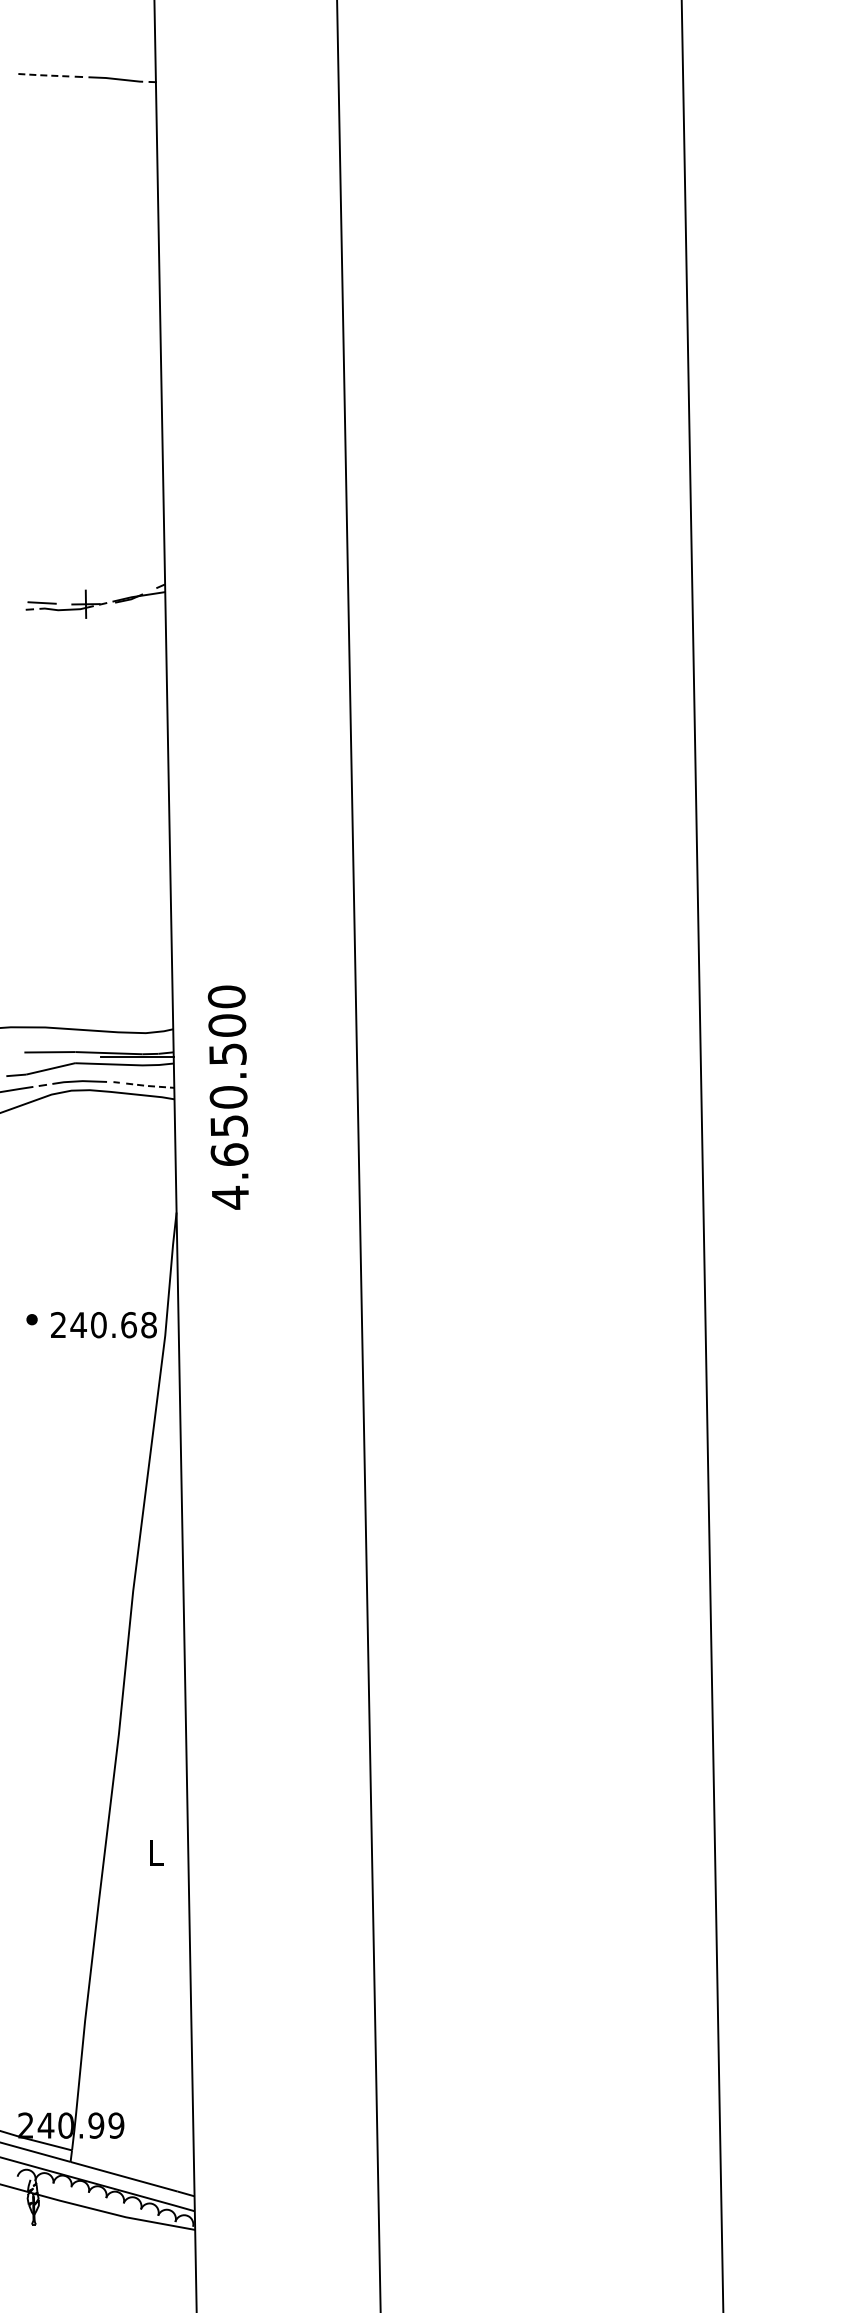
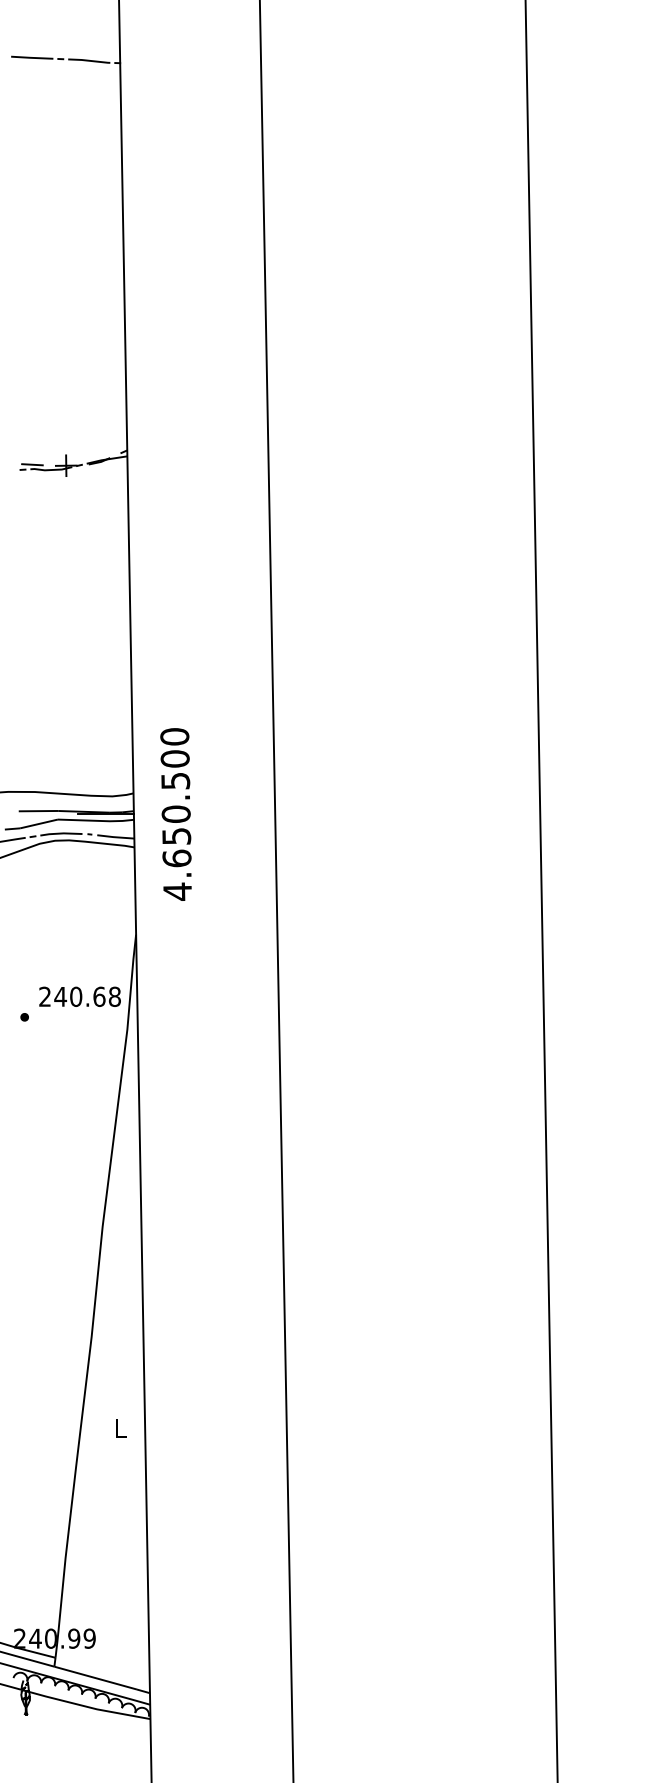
line: (40, 75) -> (31, 58), dashed -> solid
line: (150, 1086) -> (116, 837), dashed -> solid
text: (227, 1097) -> (175, 814), moved
text: (103, 1325) -> (79, 997), moved

